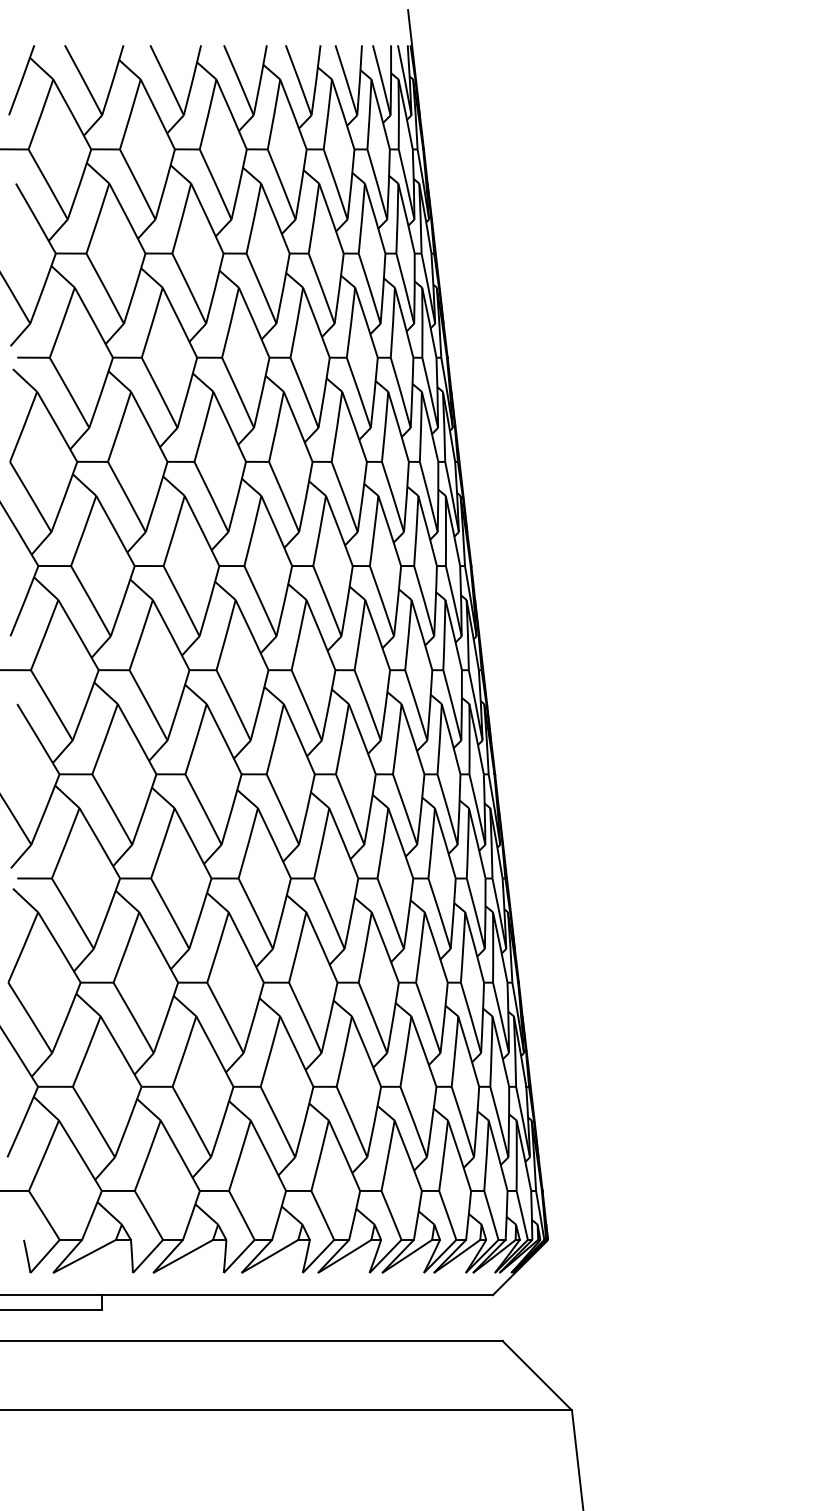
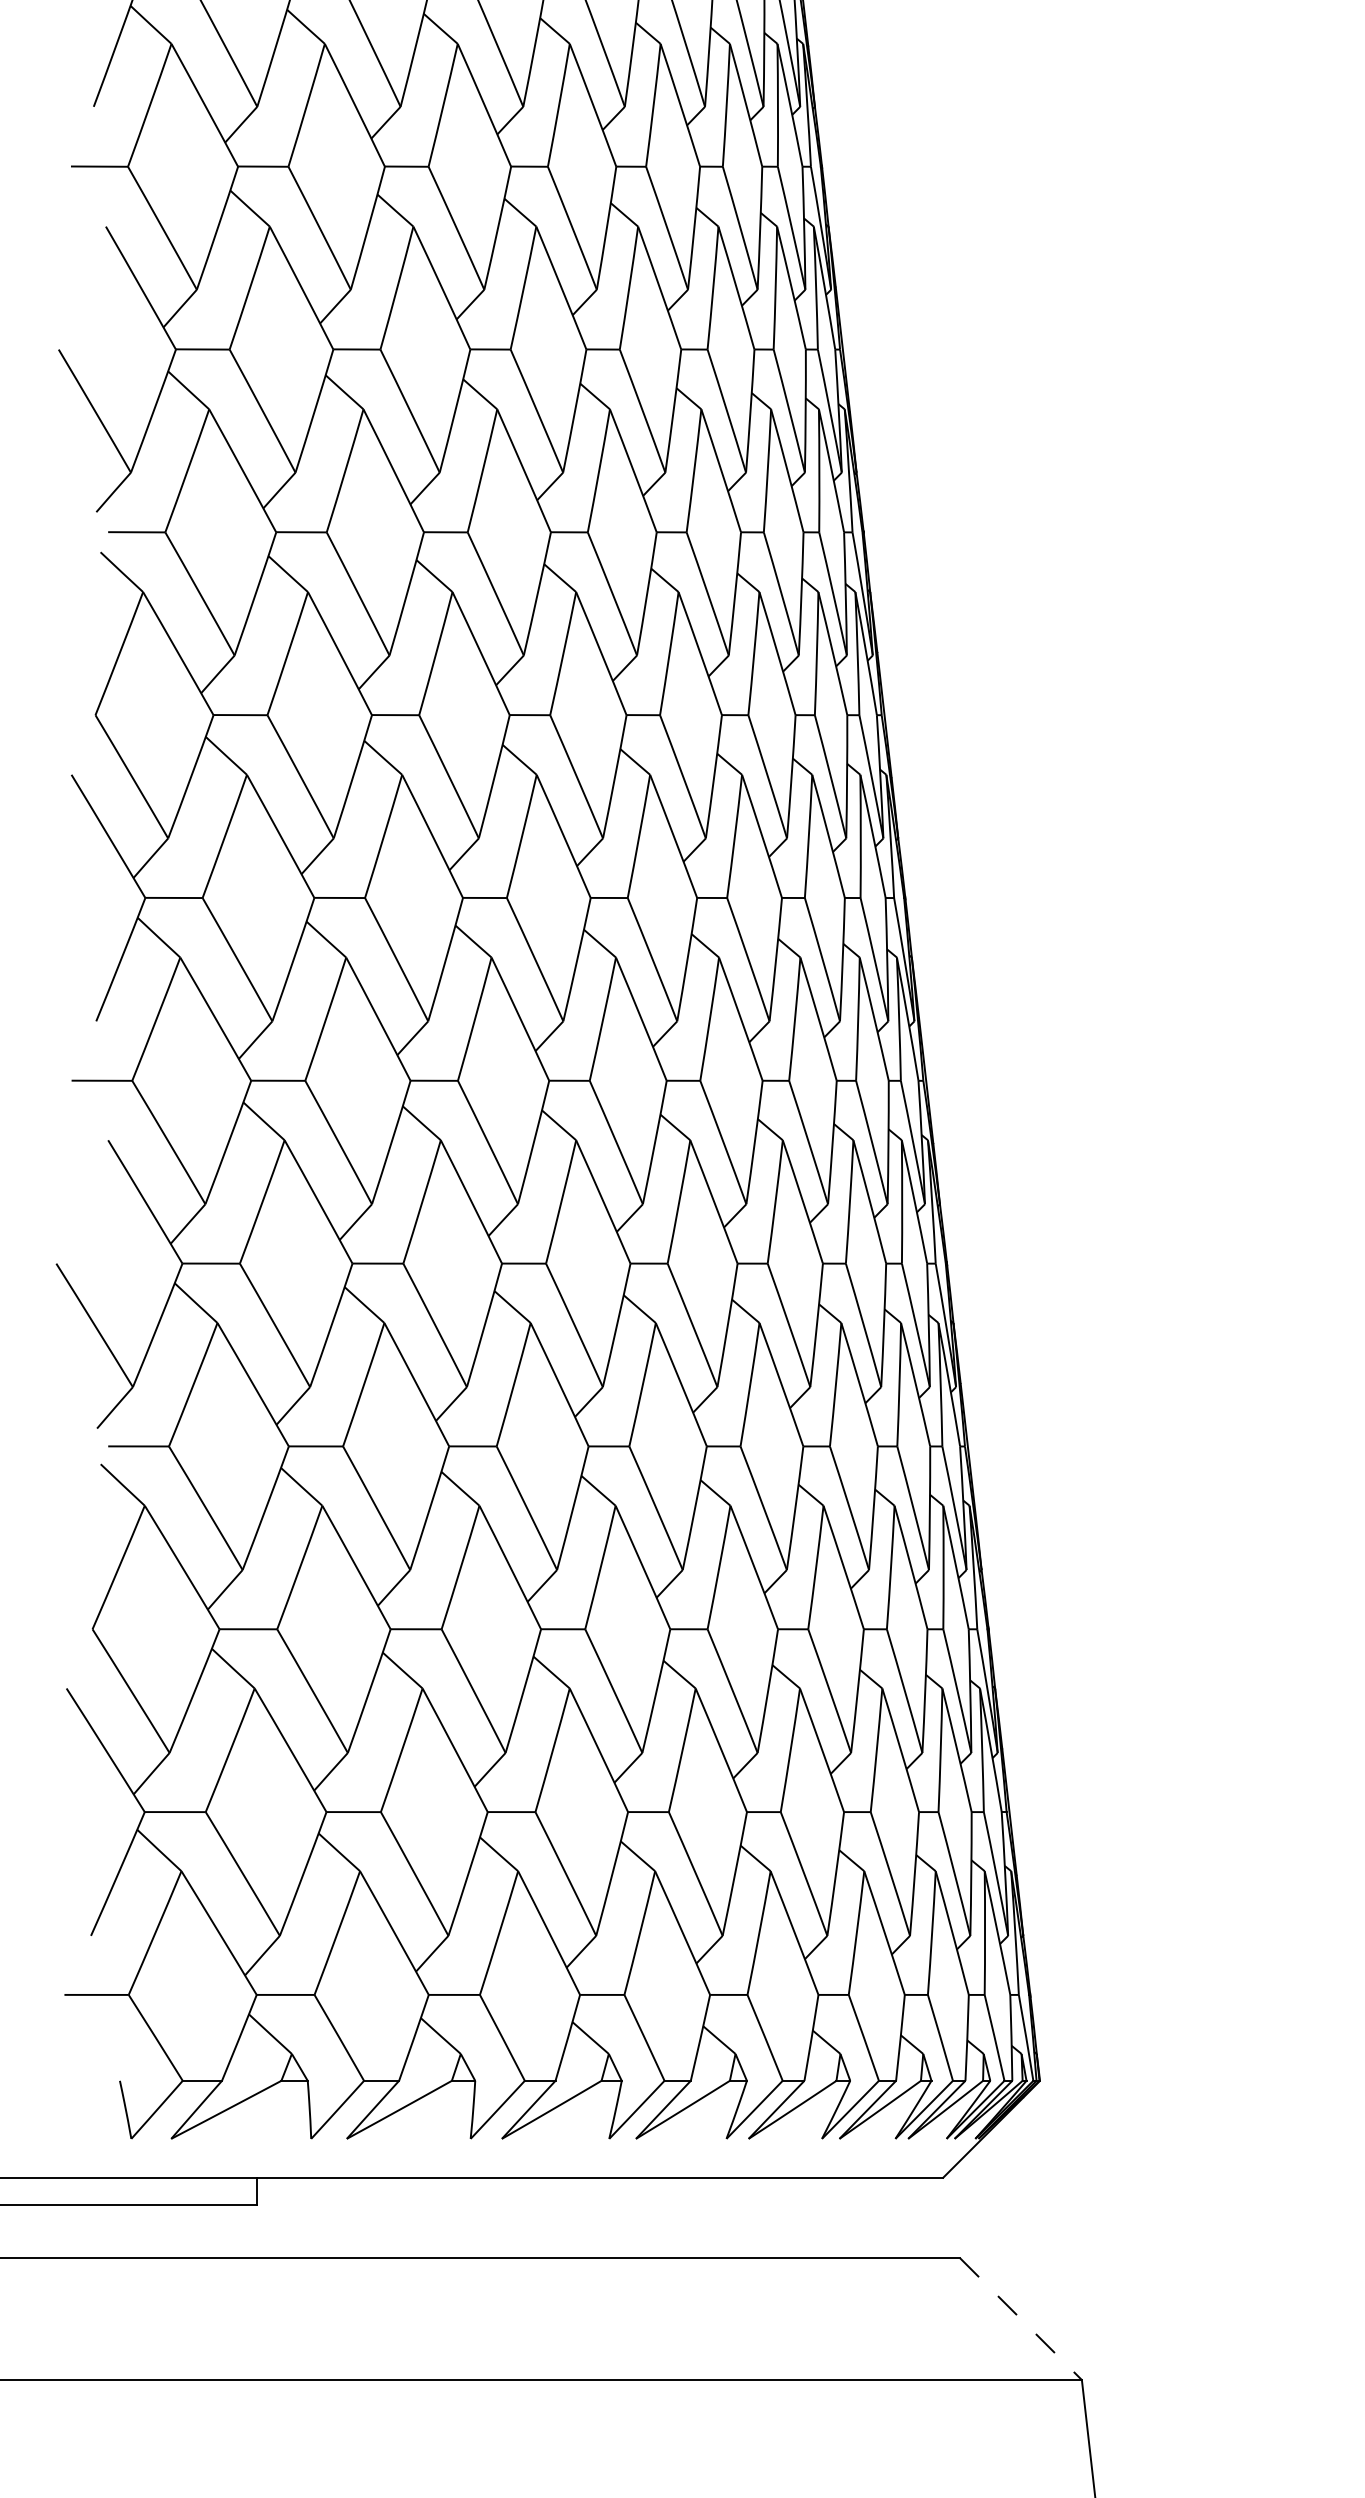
line: (537, 1376) -> (1021, 2320), solid -> dashed

